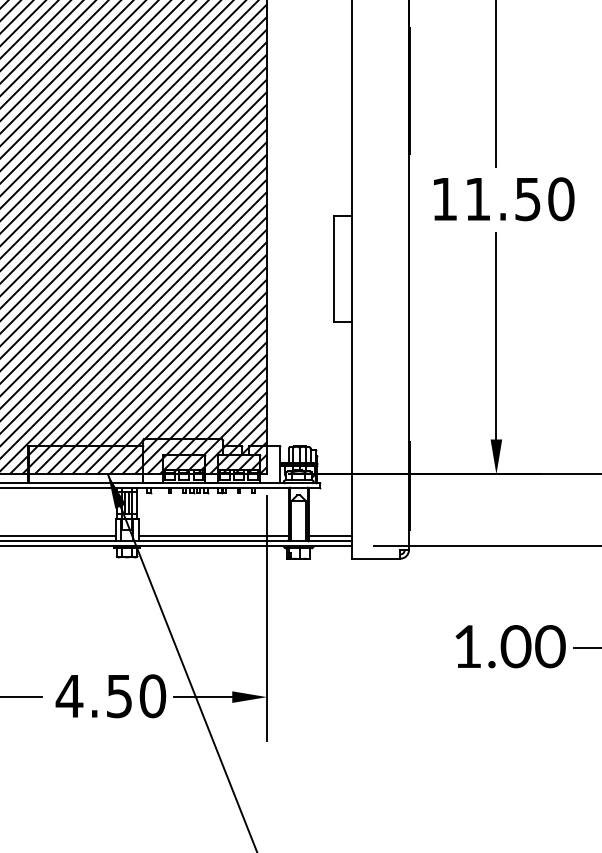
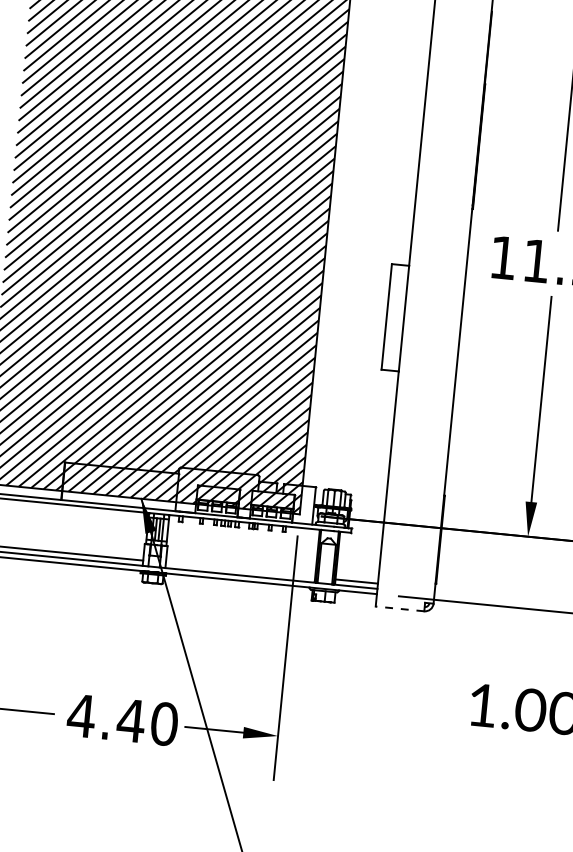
line: (213, 535) -> (240, 569), removed
line: (375, 558) -> (399, 608), solid -> dashed
text: (119, 696) -> (131, 721), 4.50 -> 4.40

